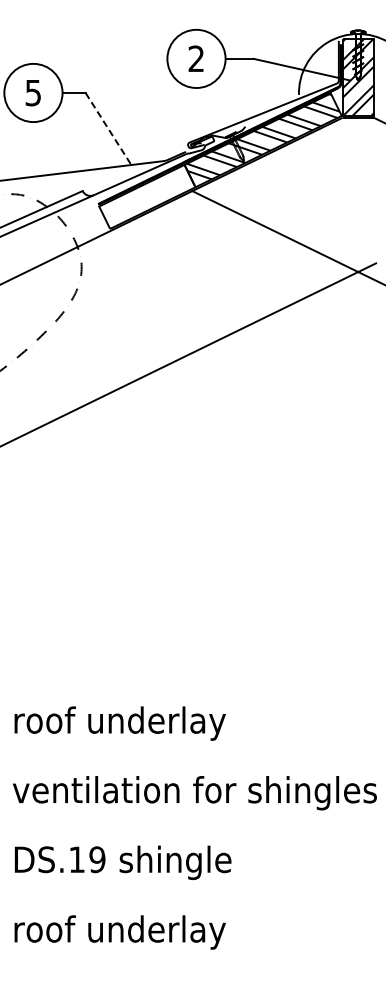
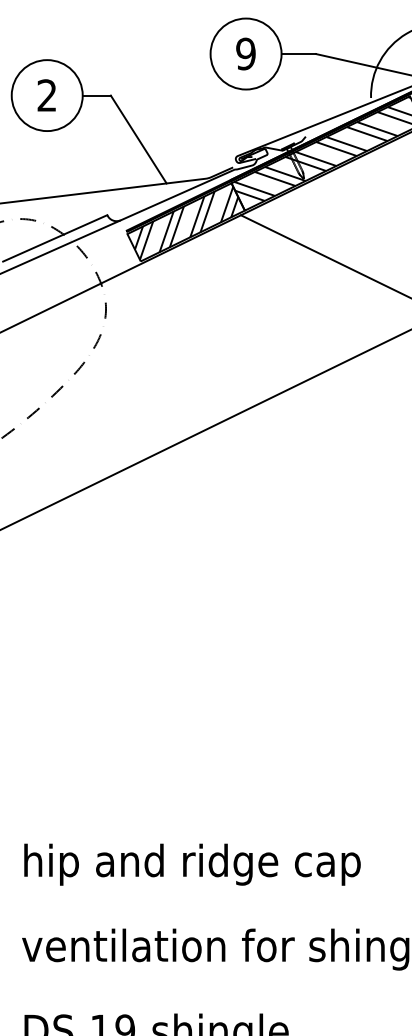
text: (196, 58) -> (246, 53), 2 -> 9
text: (32, 92) -> (46, 95), 5 -> 2
line: (108, 129) -> (138, 140), dashed -> solid
hatch: (147, 197) -> (186, 223), added
text: (152, 723) -> (192, 864), roof underlay -> hip and ridge cap

